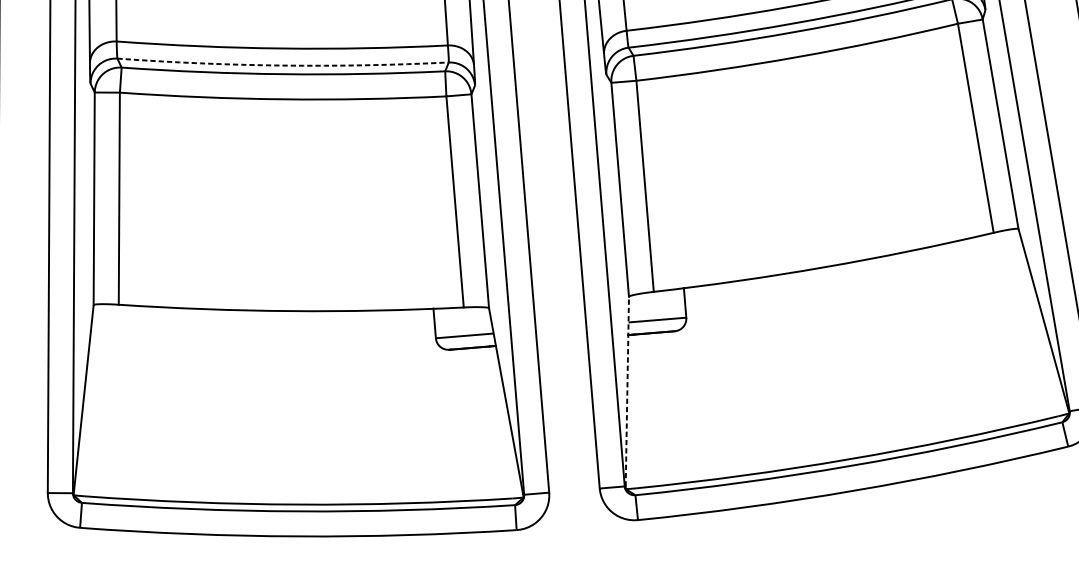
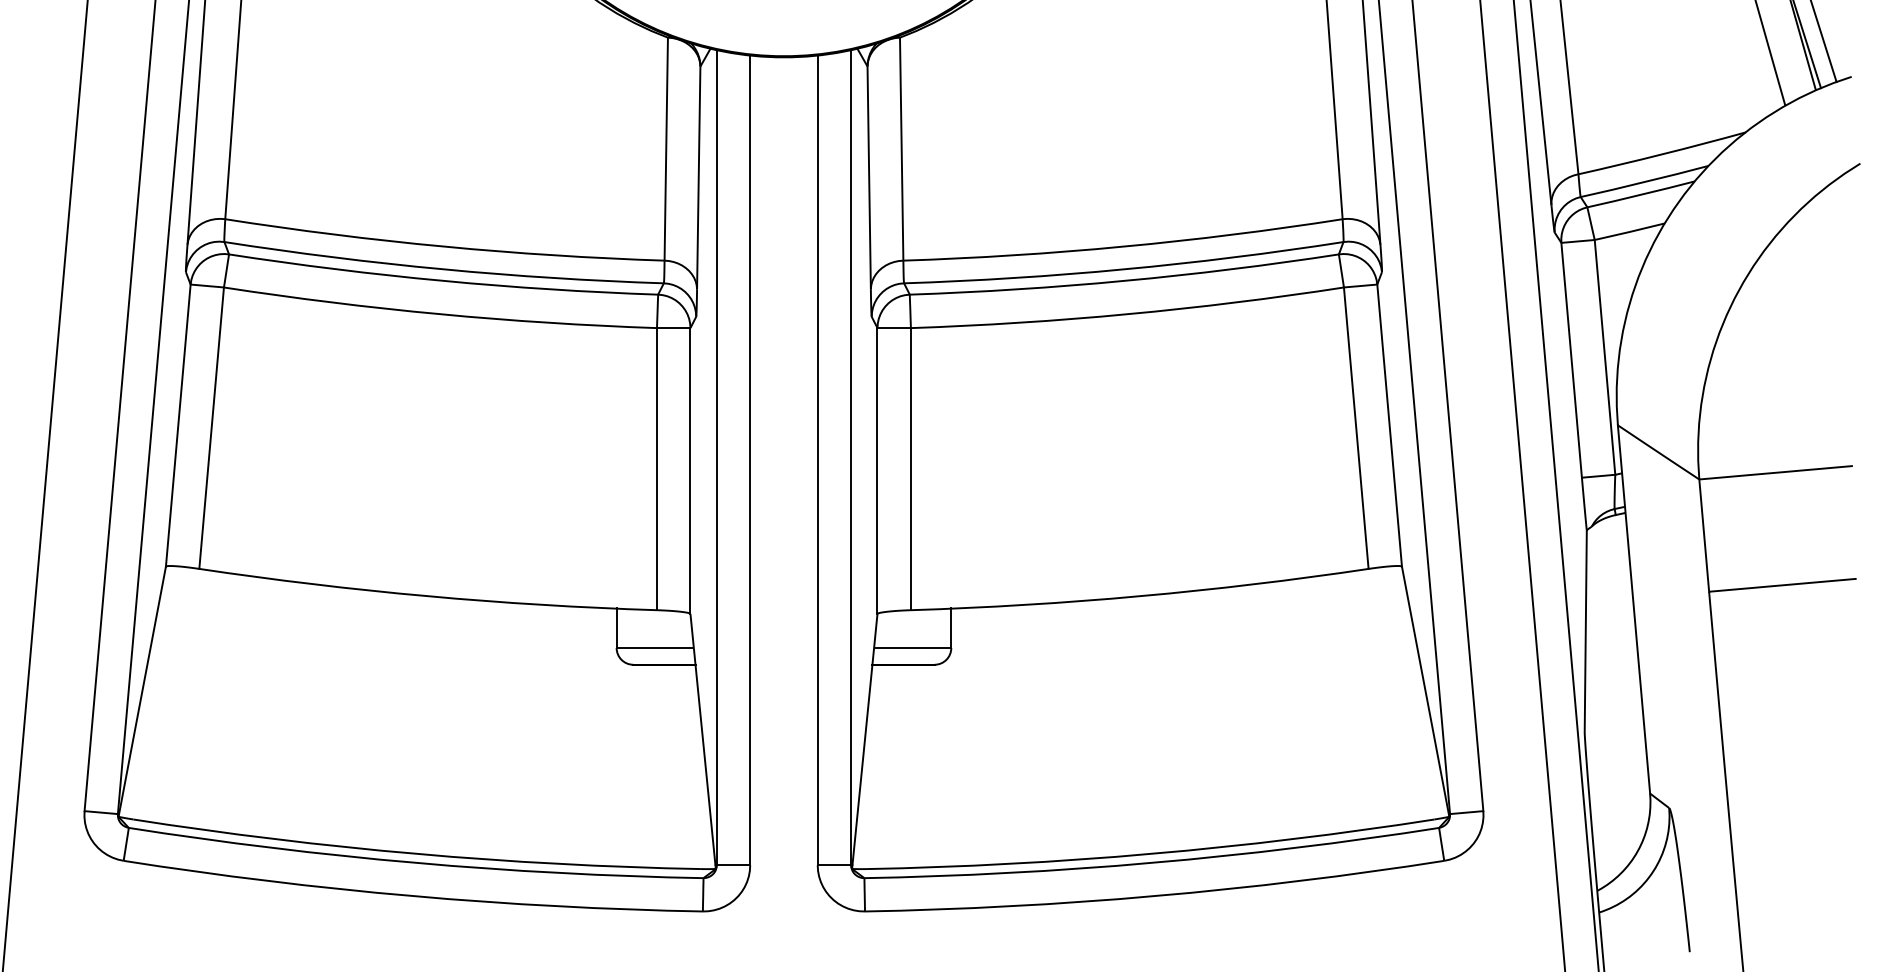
arc: (283, 65) -> (443, 269), dashed -> solid
line: (627, 392) -> (864, 740), dashed -> solid

